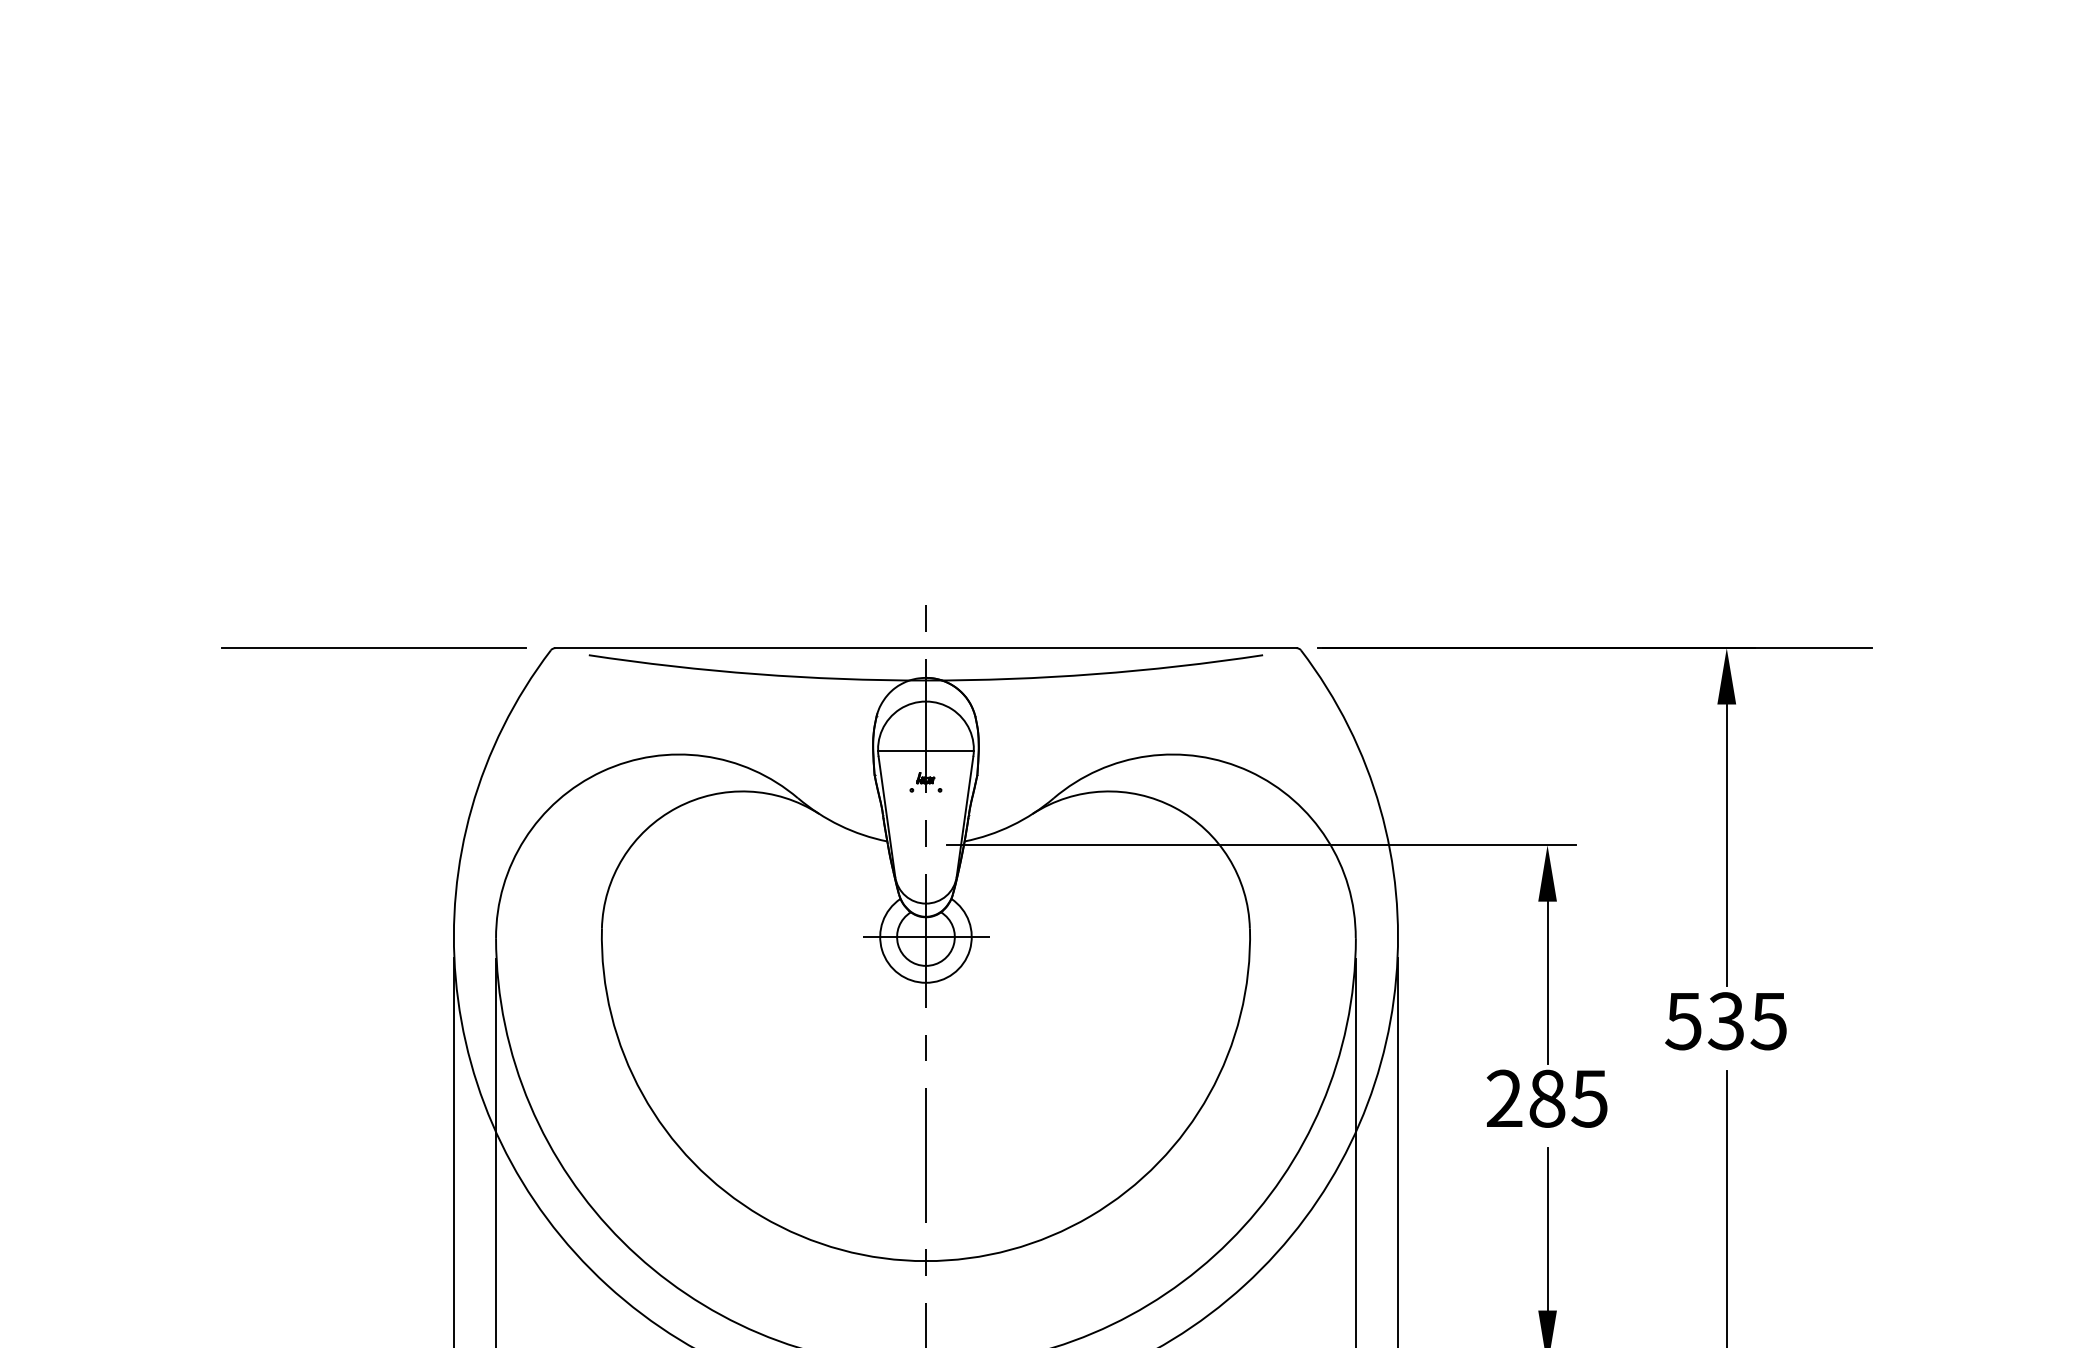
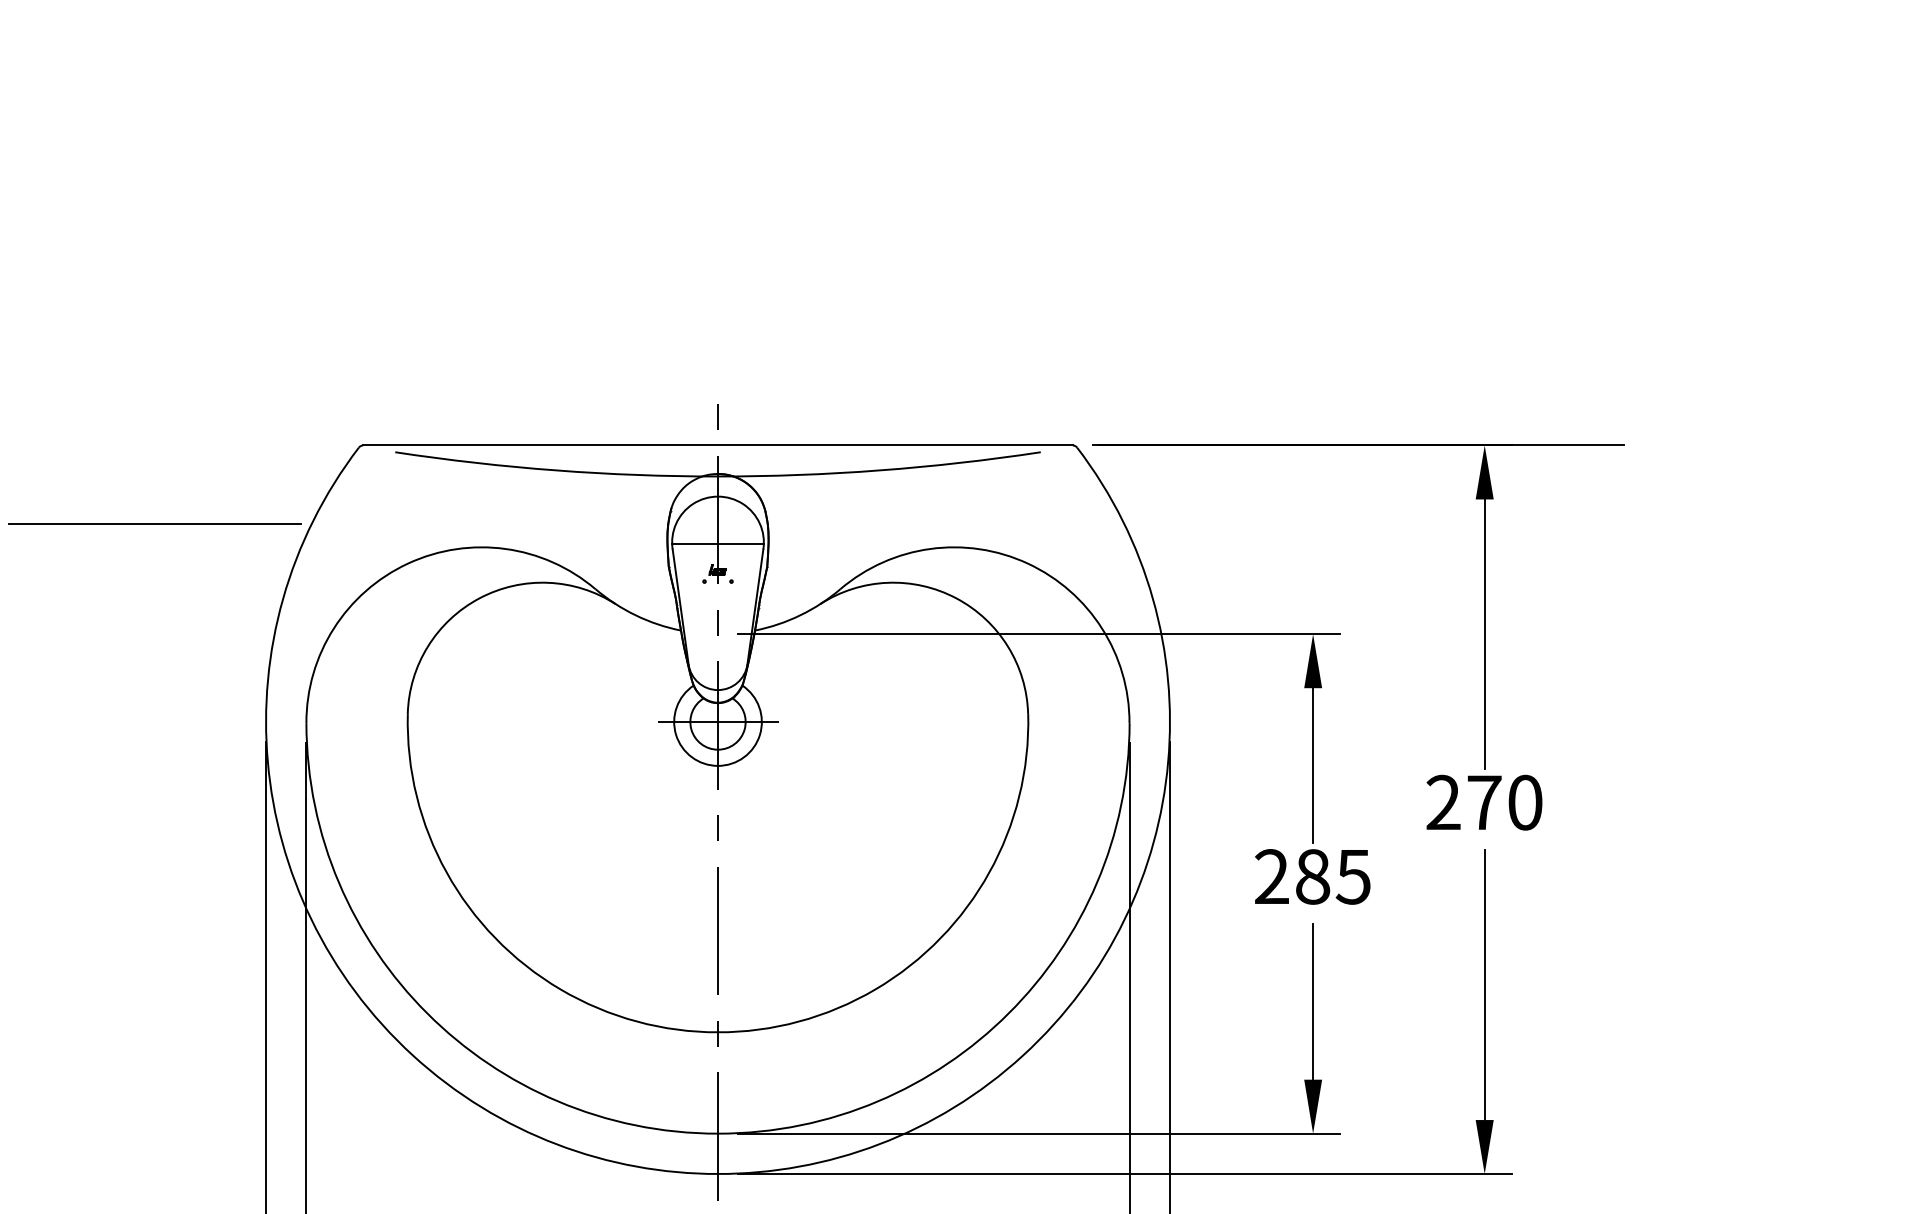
line: (373, 647) -> (154, 523), moved
text: (1725, 1021) -> (1483, 802), 535 -> 270

